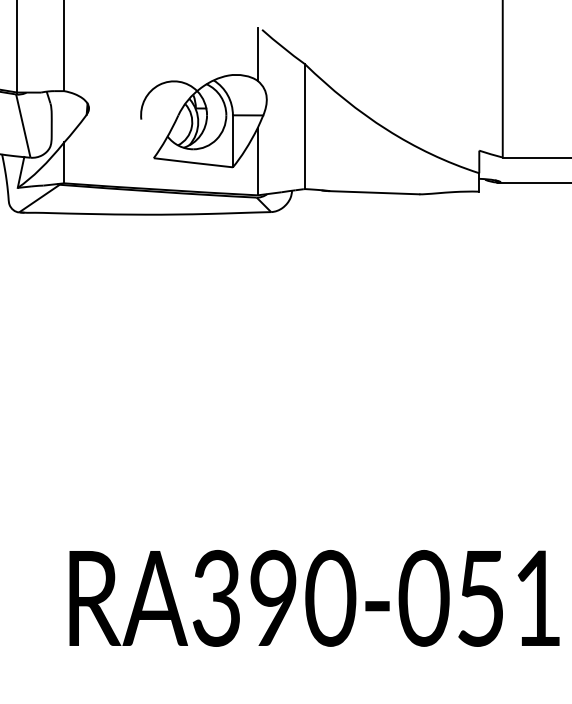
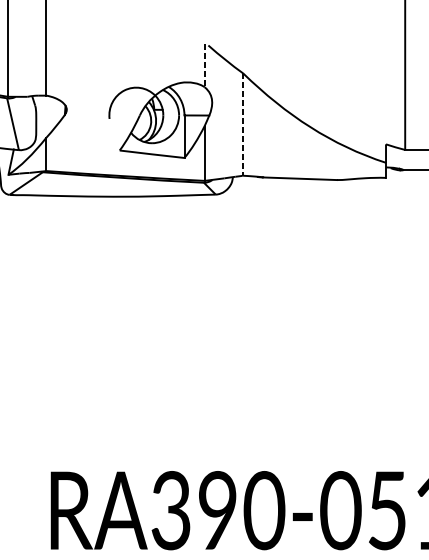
line: (257, 54) -> (204, 65), solid -> dashed
line: (304, 126) -> (243, 124), solid -> dashed

